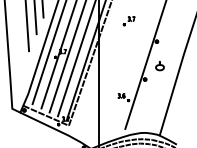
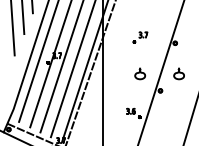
part: (128, 21) -> (139, 38), moved
part: (128, 66) -> (139, 74), added

